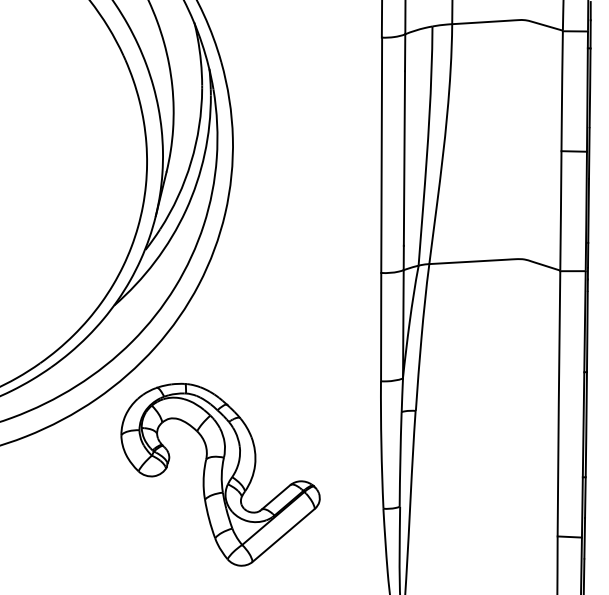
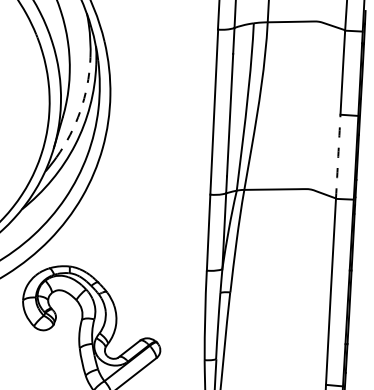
arc: (191, 162) -> (80, 111), solid -> dashed
arc: (560, 210) -> (337, 156), solid -> dashed

